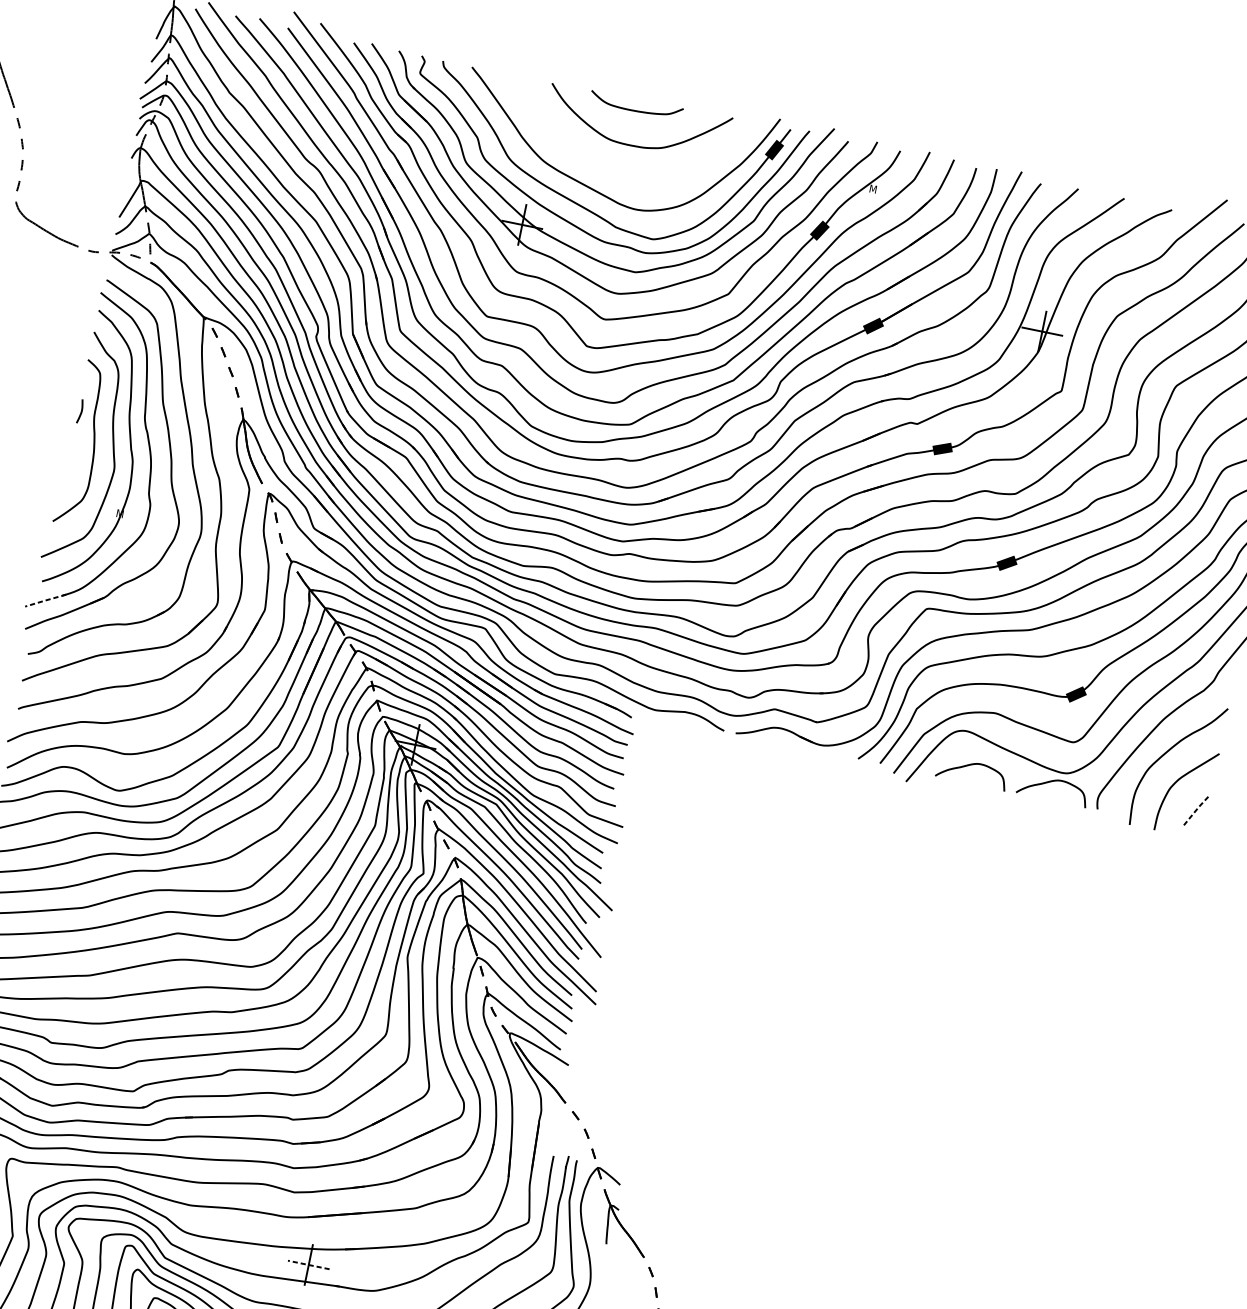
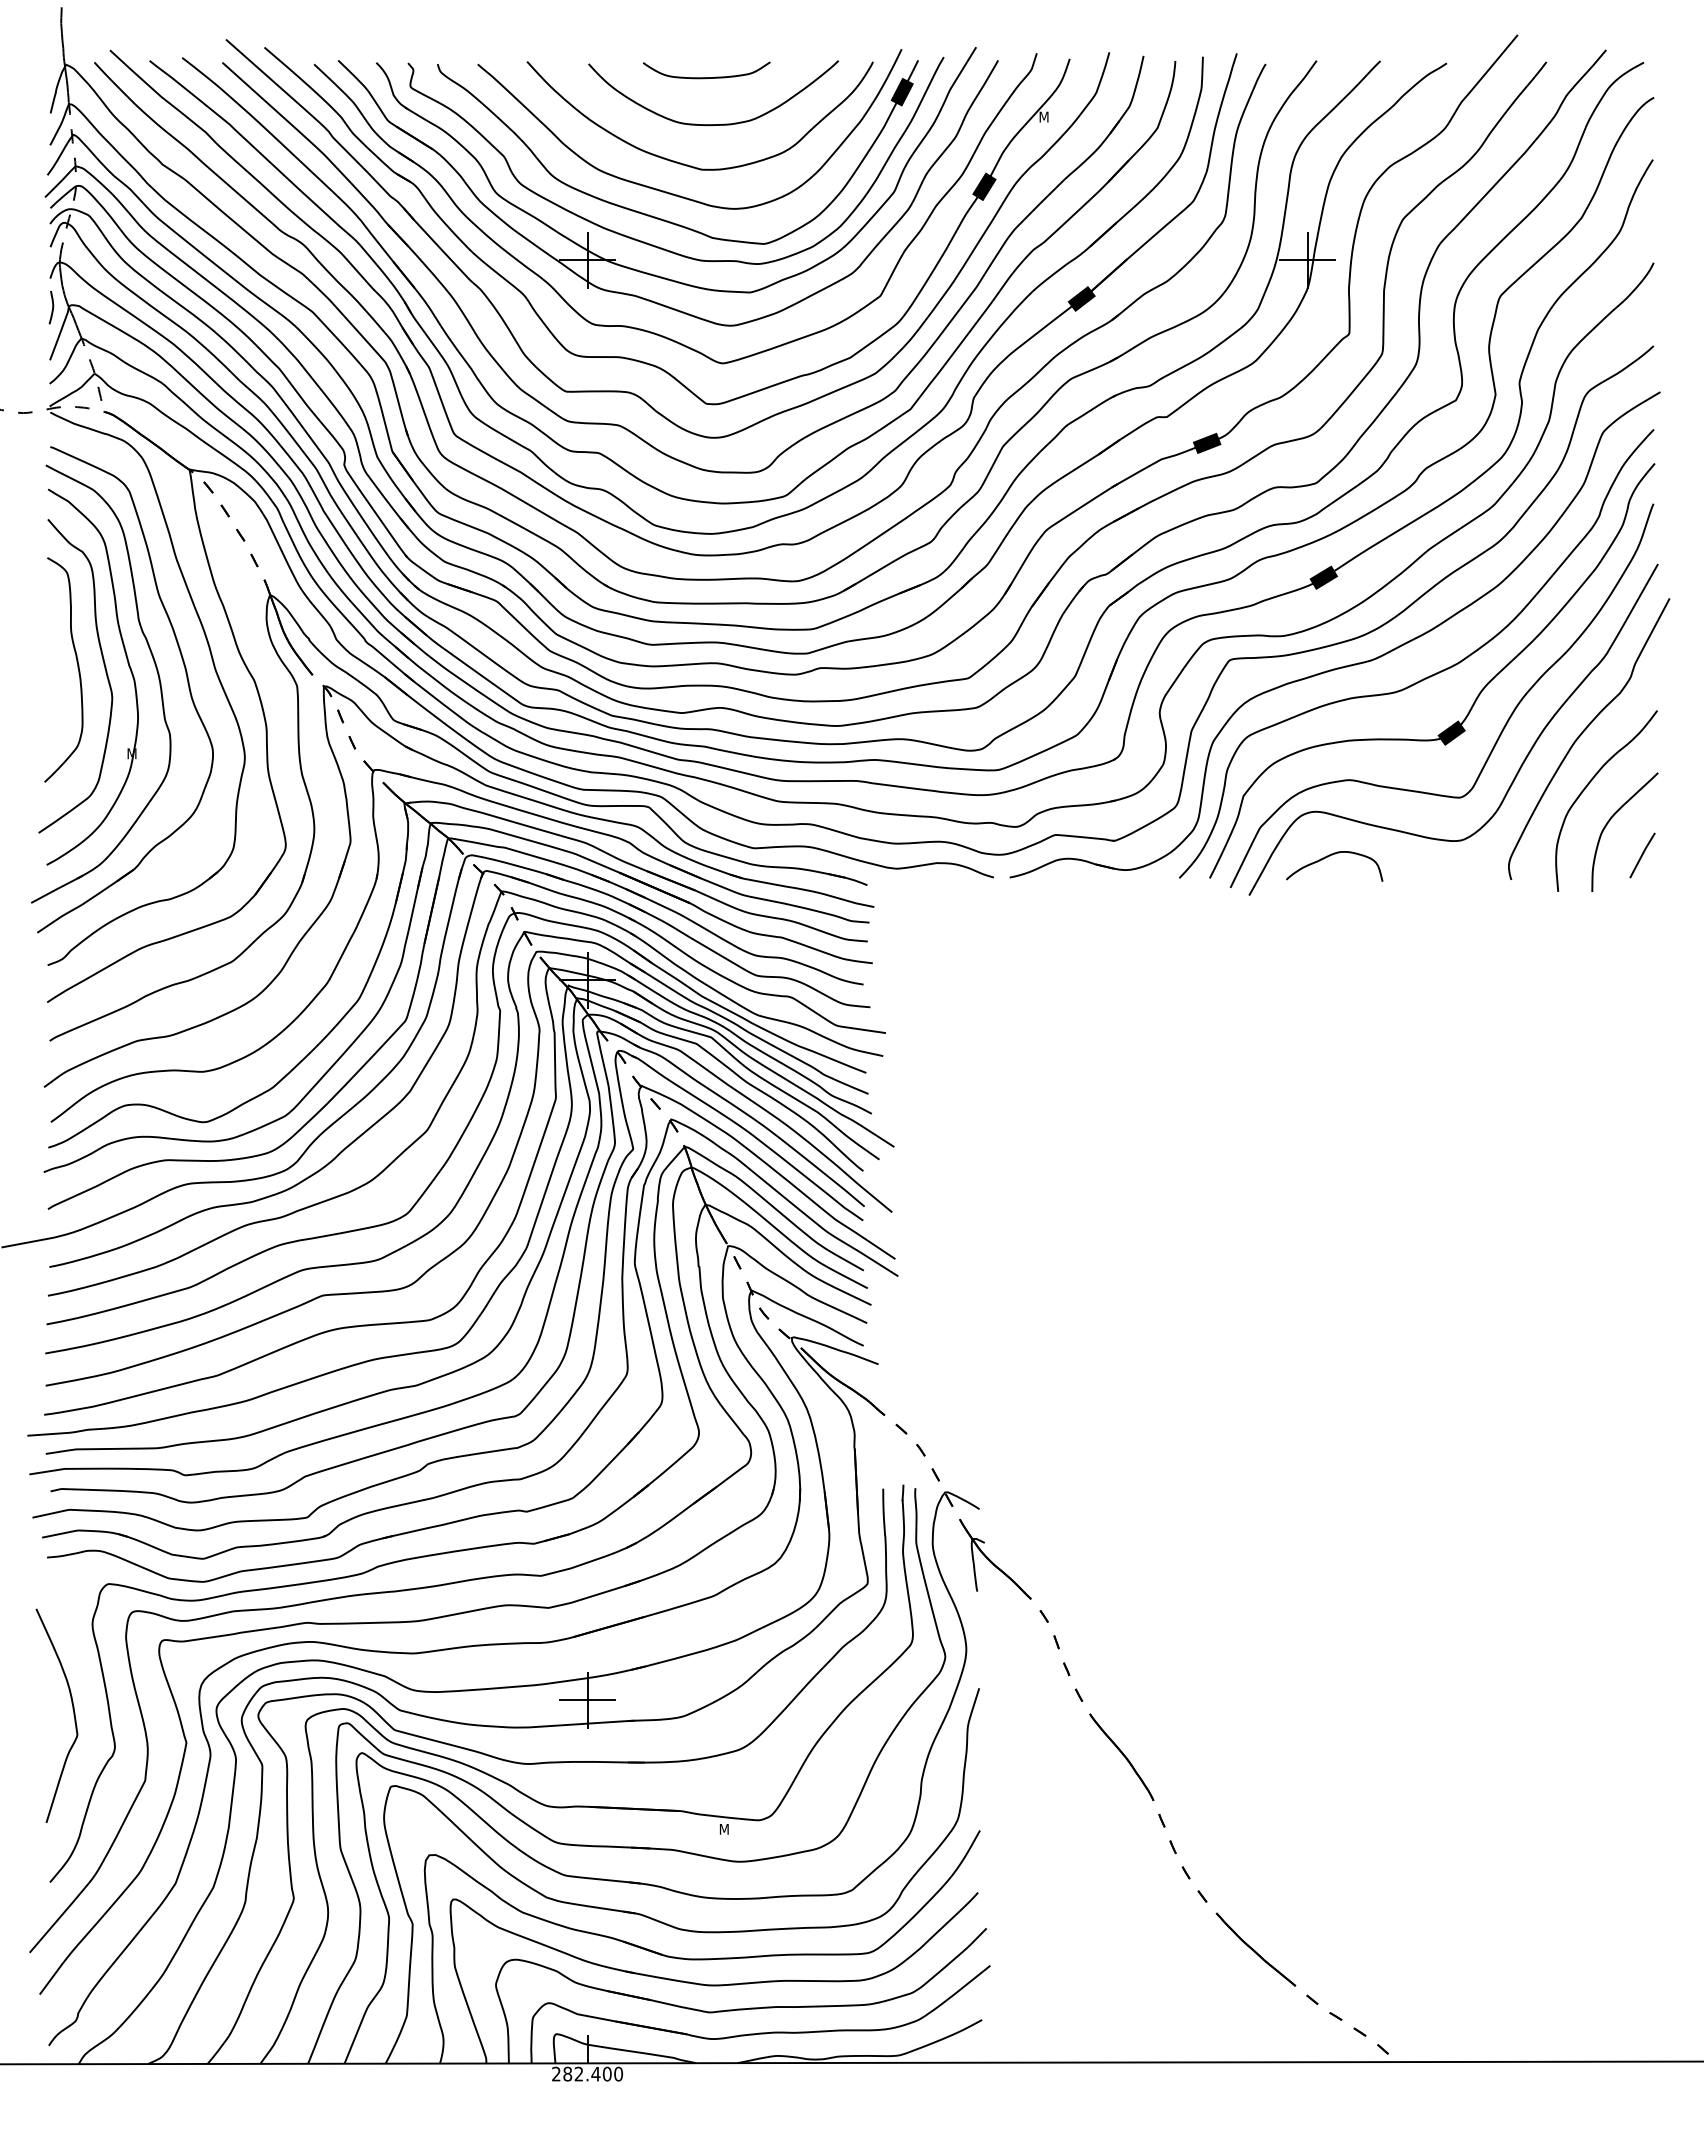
curve: (606, 169) -> (684, 163), added
curve: (81, 411) -> (52, 307), moved
line: (45, 600) -> (56, 889), dashed -> solid
curve: (1051, 782) -> (1442, 856), removed
line: (1195, 811) -> (1641, 855), dashed -> solid
line: (308, 1265) -> (587, 1700), dashed -> solid

